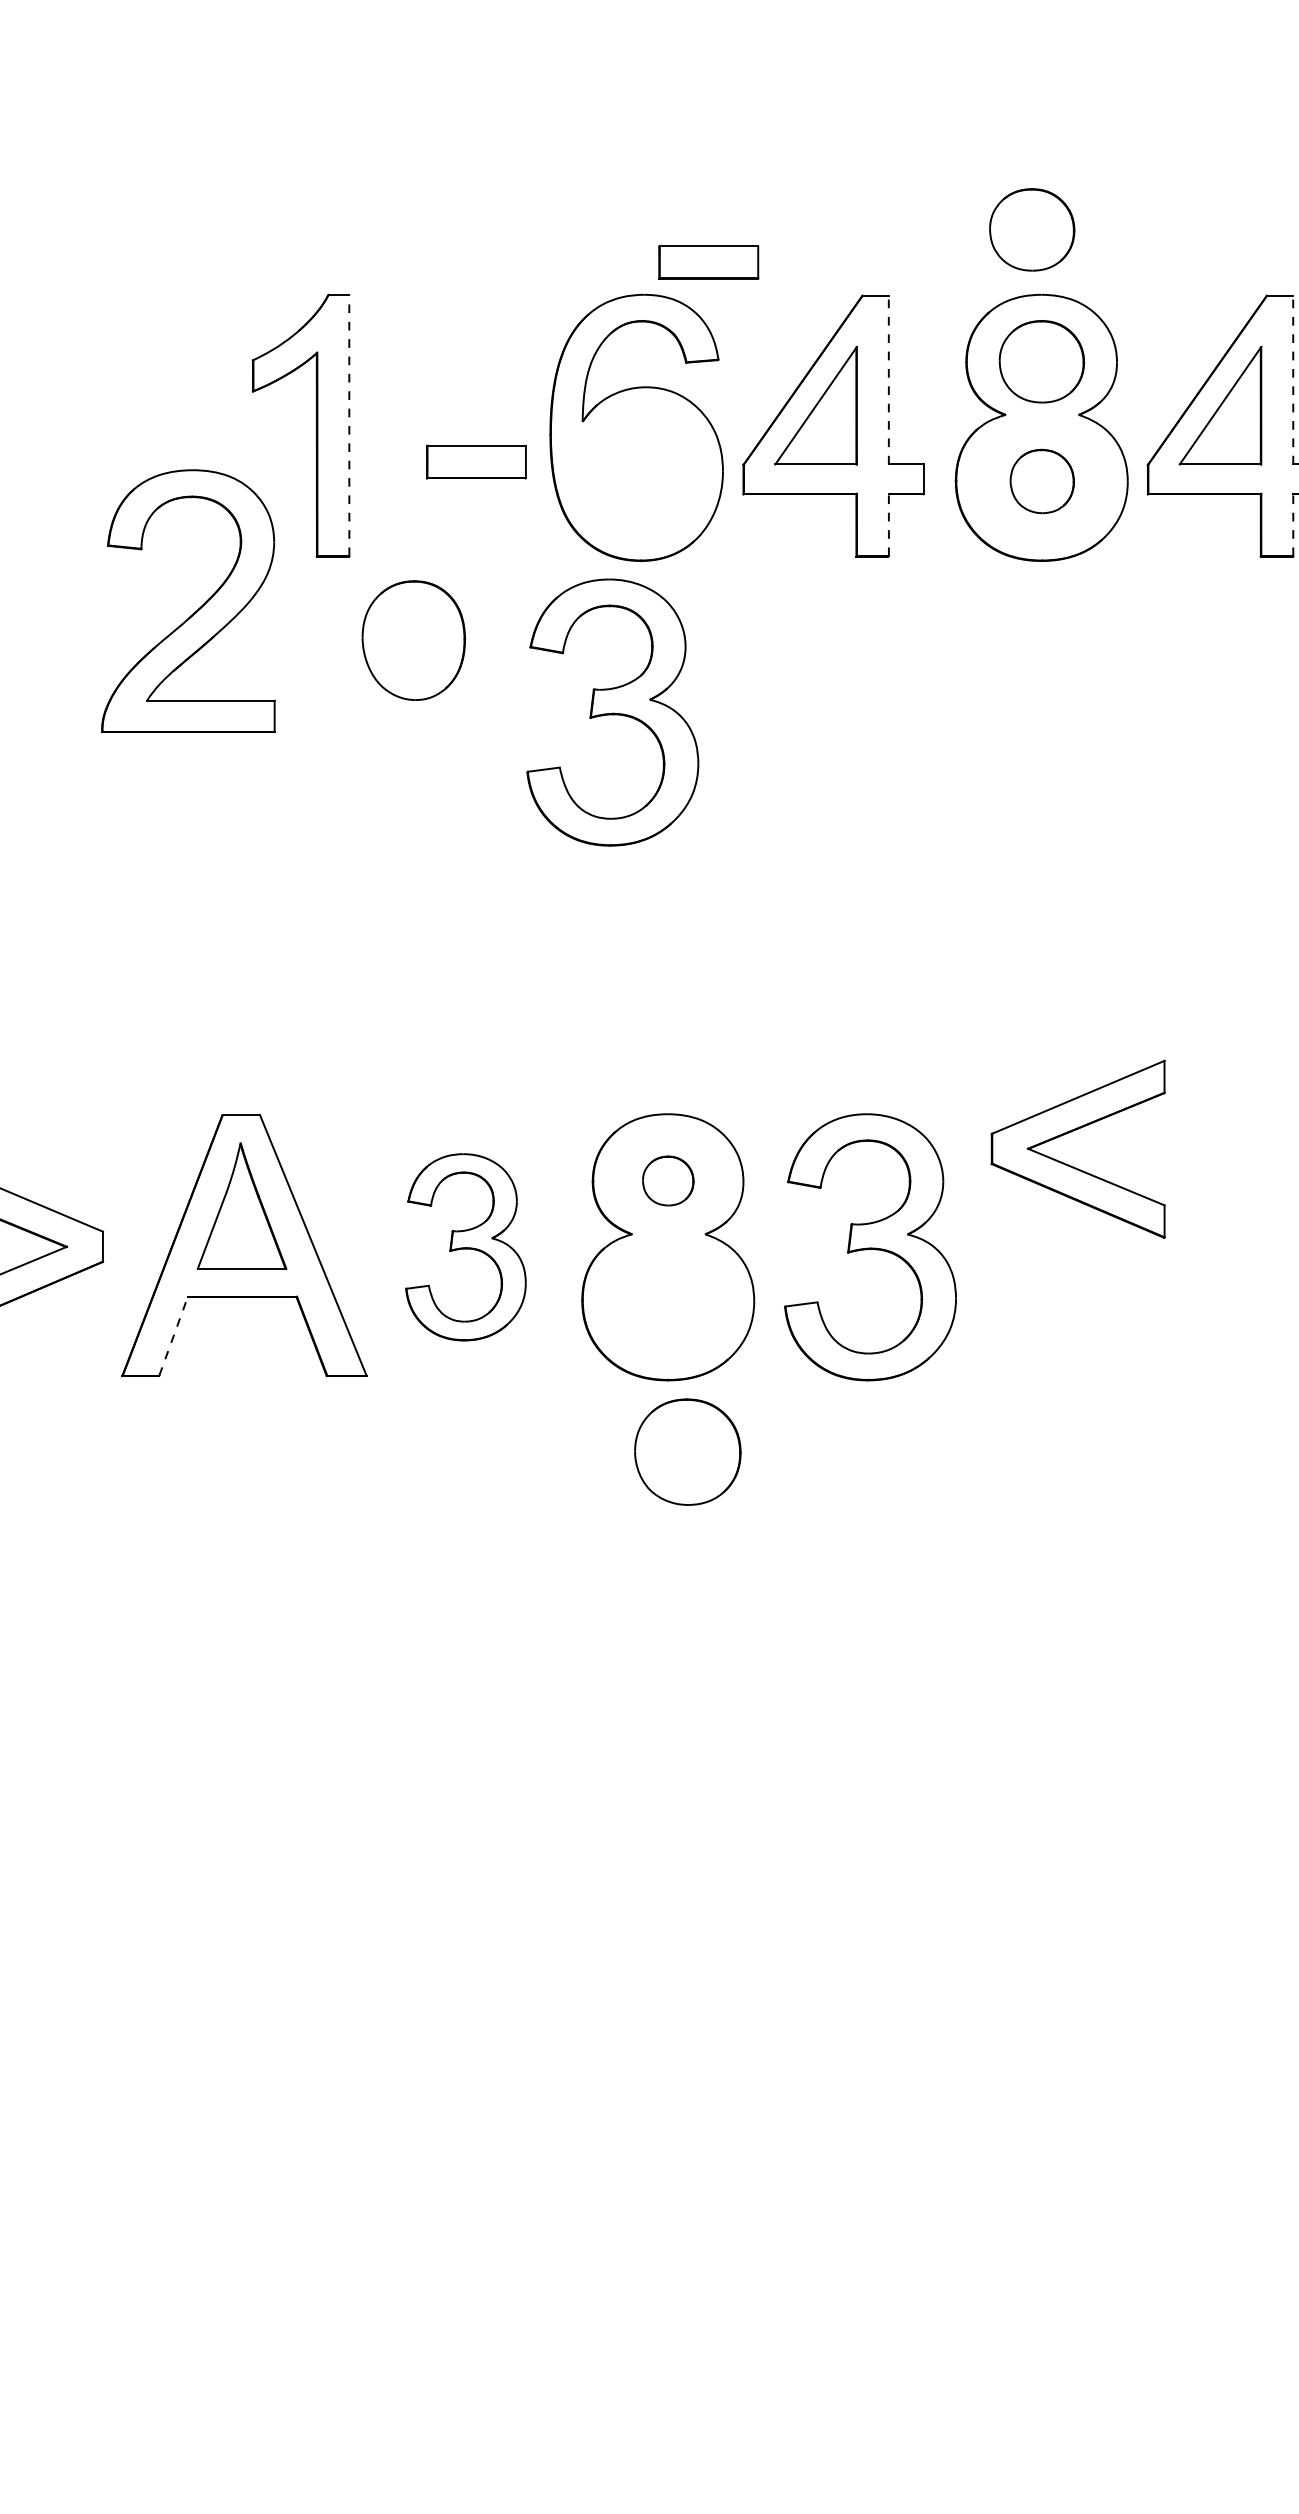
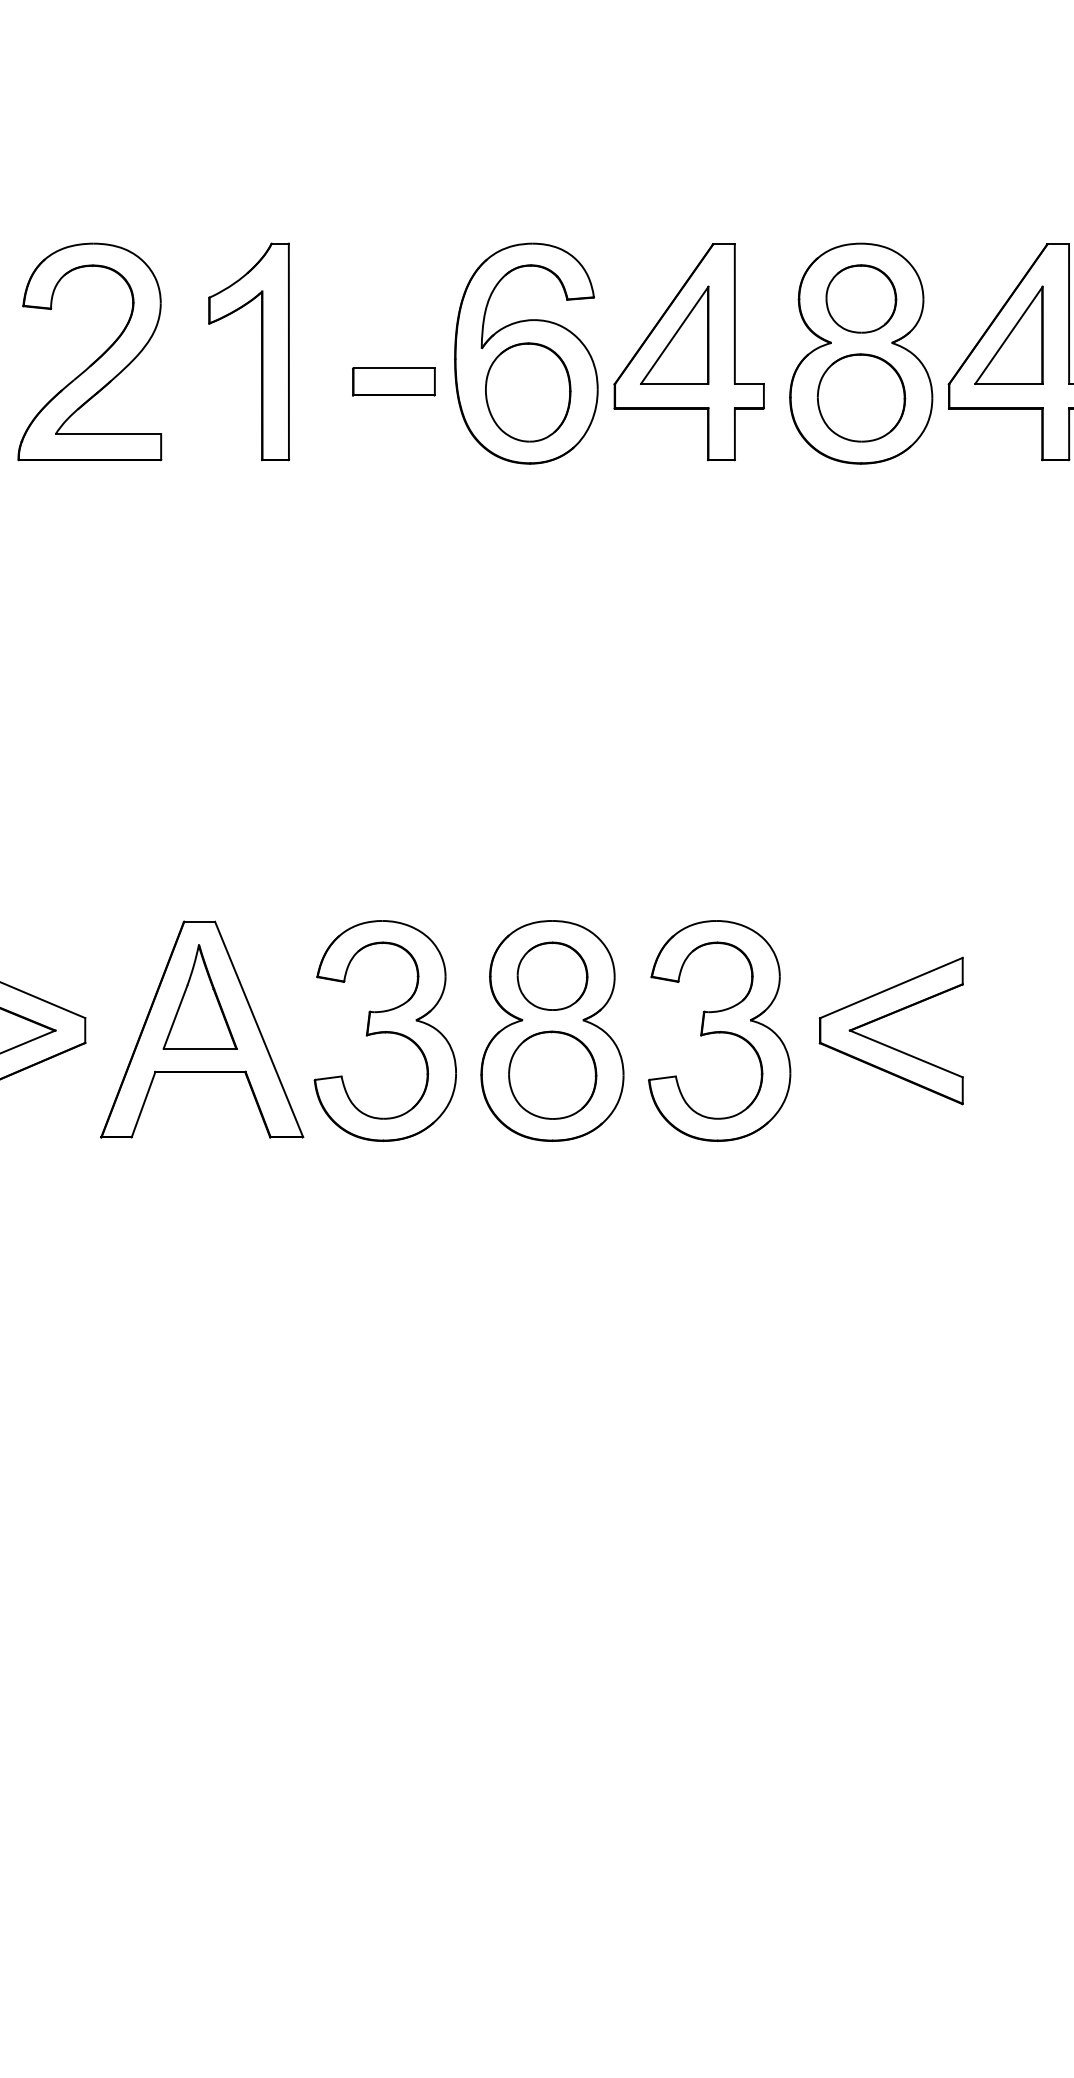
part: (1032, 229) -> (853, 189), removed
part: (708, 261) -> (585, 216), removed
line: (888, 380) -> (734, 314), dashed -> solid
line: (1293, 380) -> (1069, 314), dashed -> solid
line: (348, 425) -> (288, 351), dashed -> solid
part: (1042, 480) -> (861, 397), size x1.67
line: (888, 524) -> (734, 433), dashed -> solid
line: (1293, 524) -> (1069, 433), dashed -> solid
part: (197, 609) -> (97, 358), moved
part: (414, 640) -> (528, 392), moved
part: (612, 713) -> (506, 589), removed
part: (1071, 1132) -> (885, 1017), moved
part: (668, 1180) -> (552, 975), size x1.67
part: (465, 1246) -> (384, 1030), size x1.43
line: (173, 1336) -> (143, 1104), dashed -> solid
part: (687, 1451) -> (552, 1074), moved

